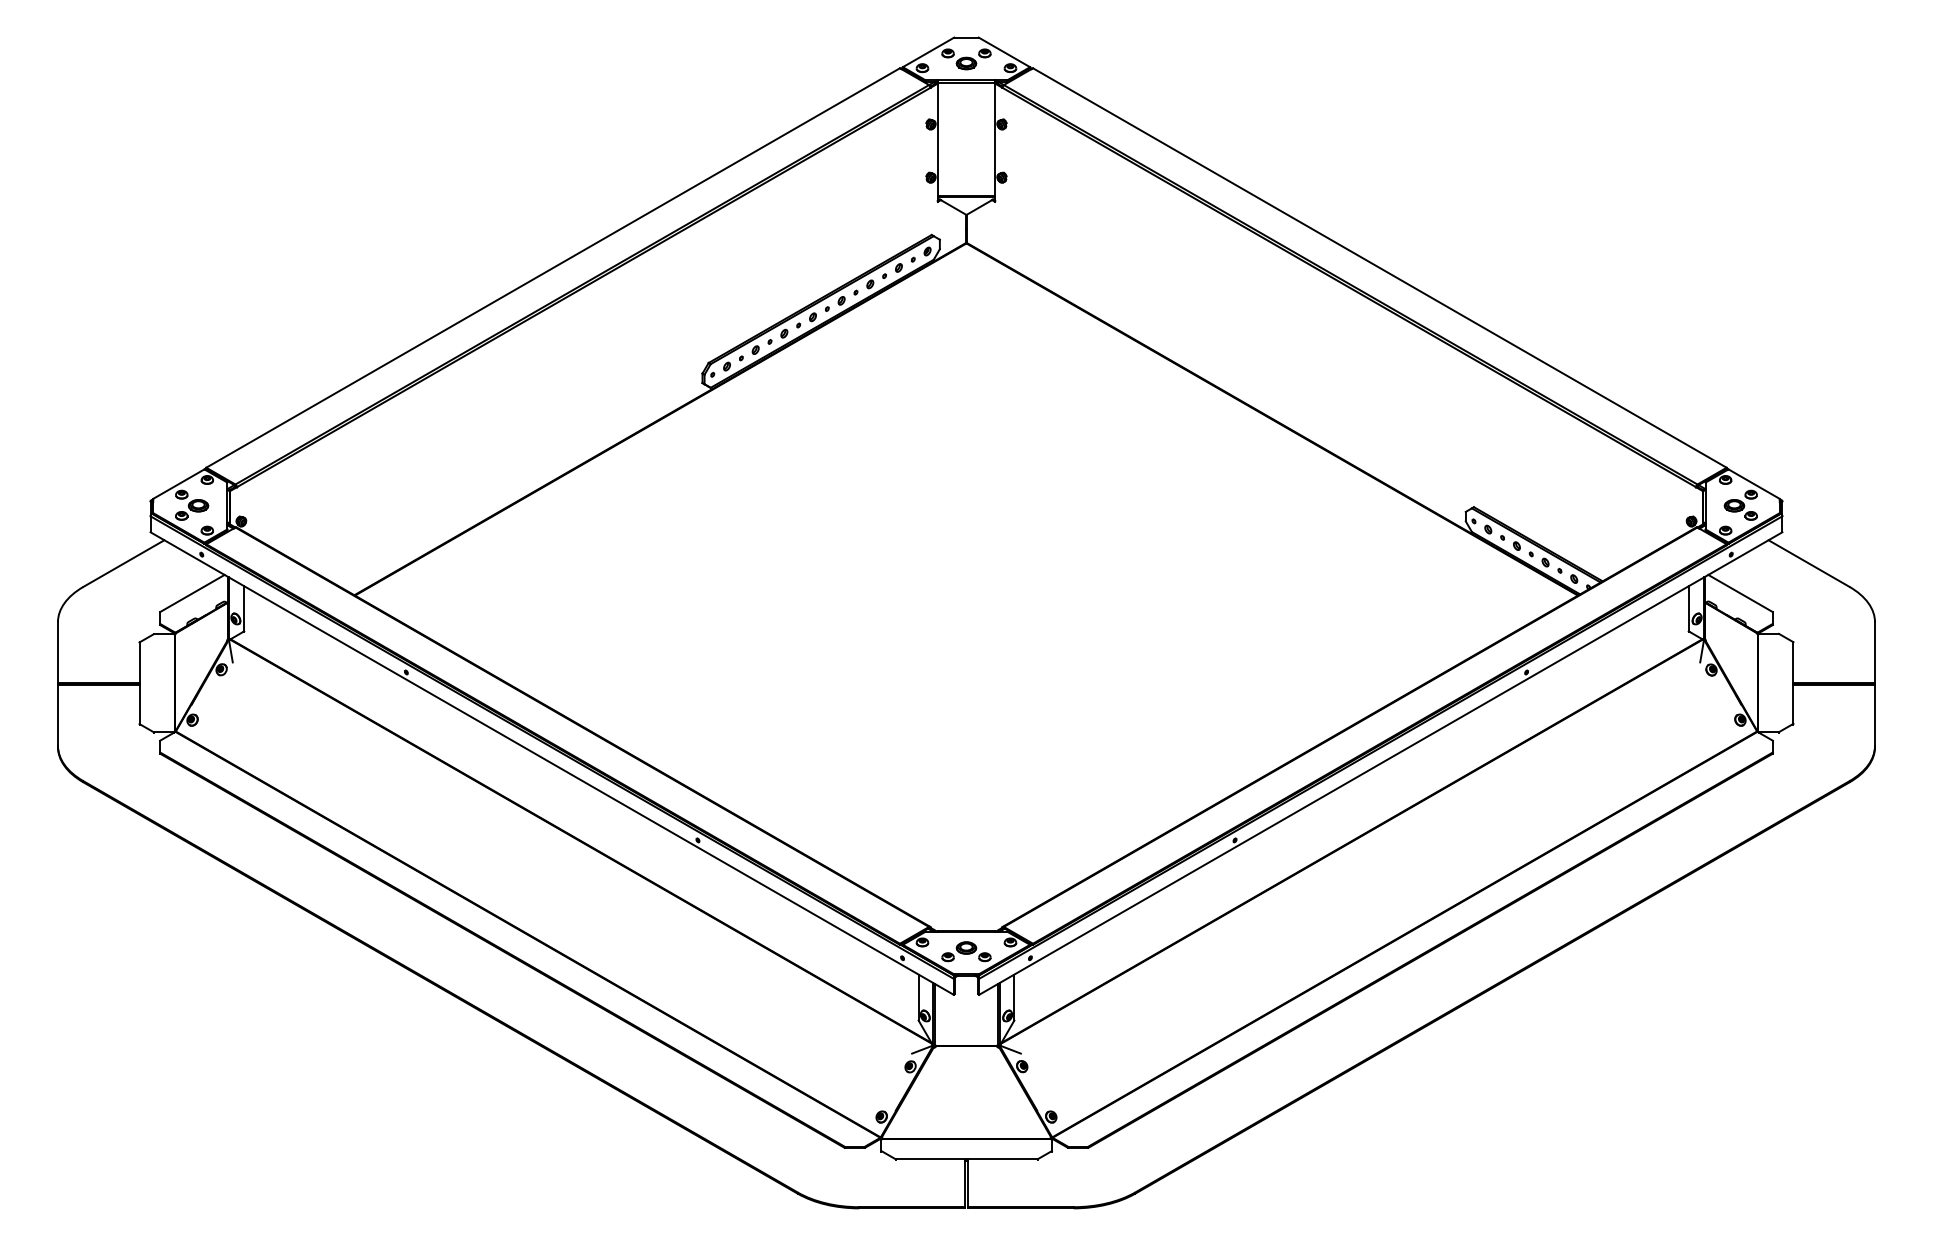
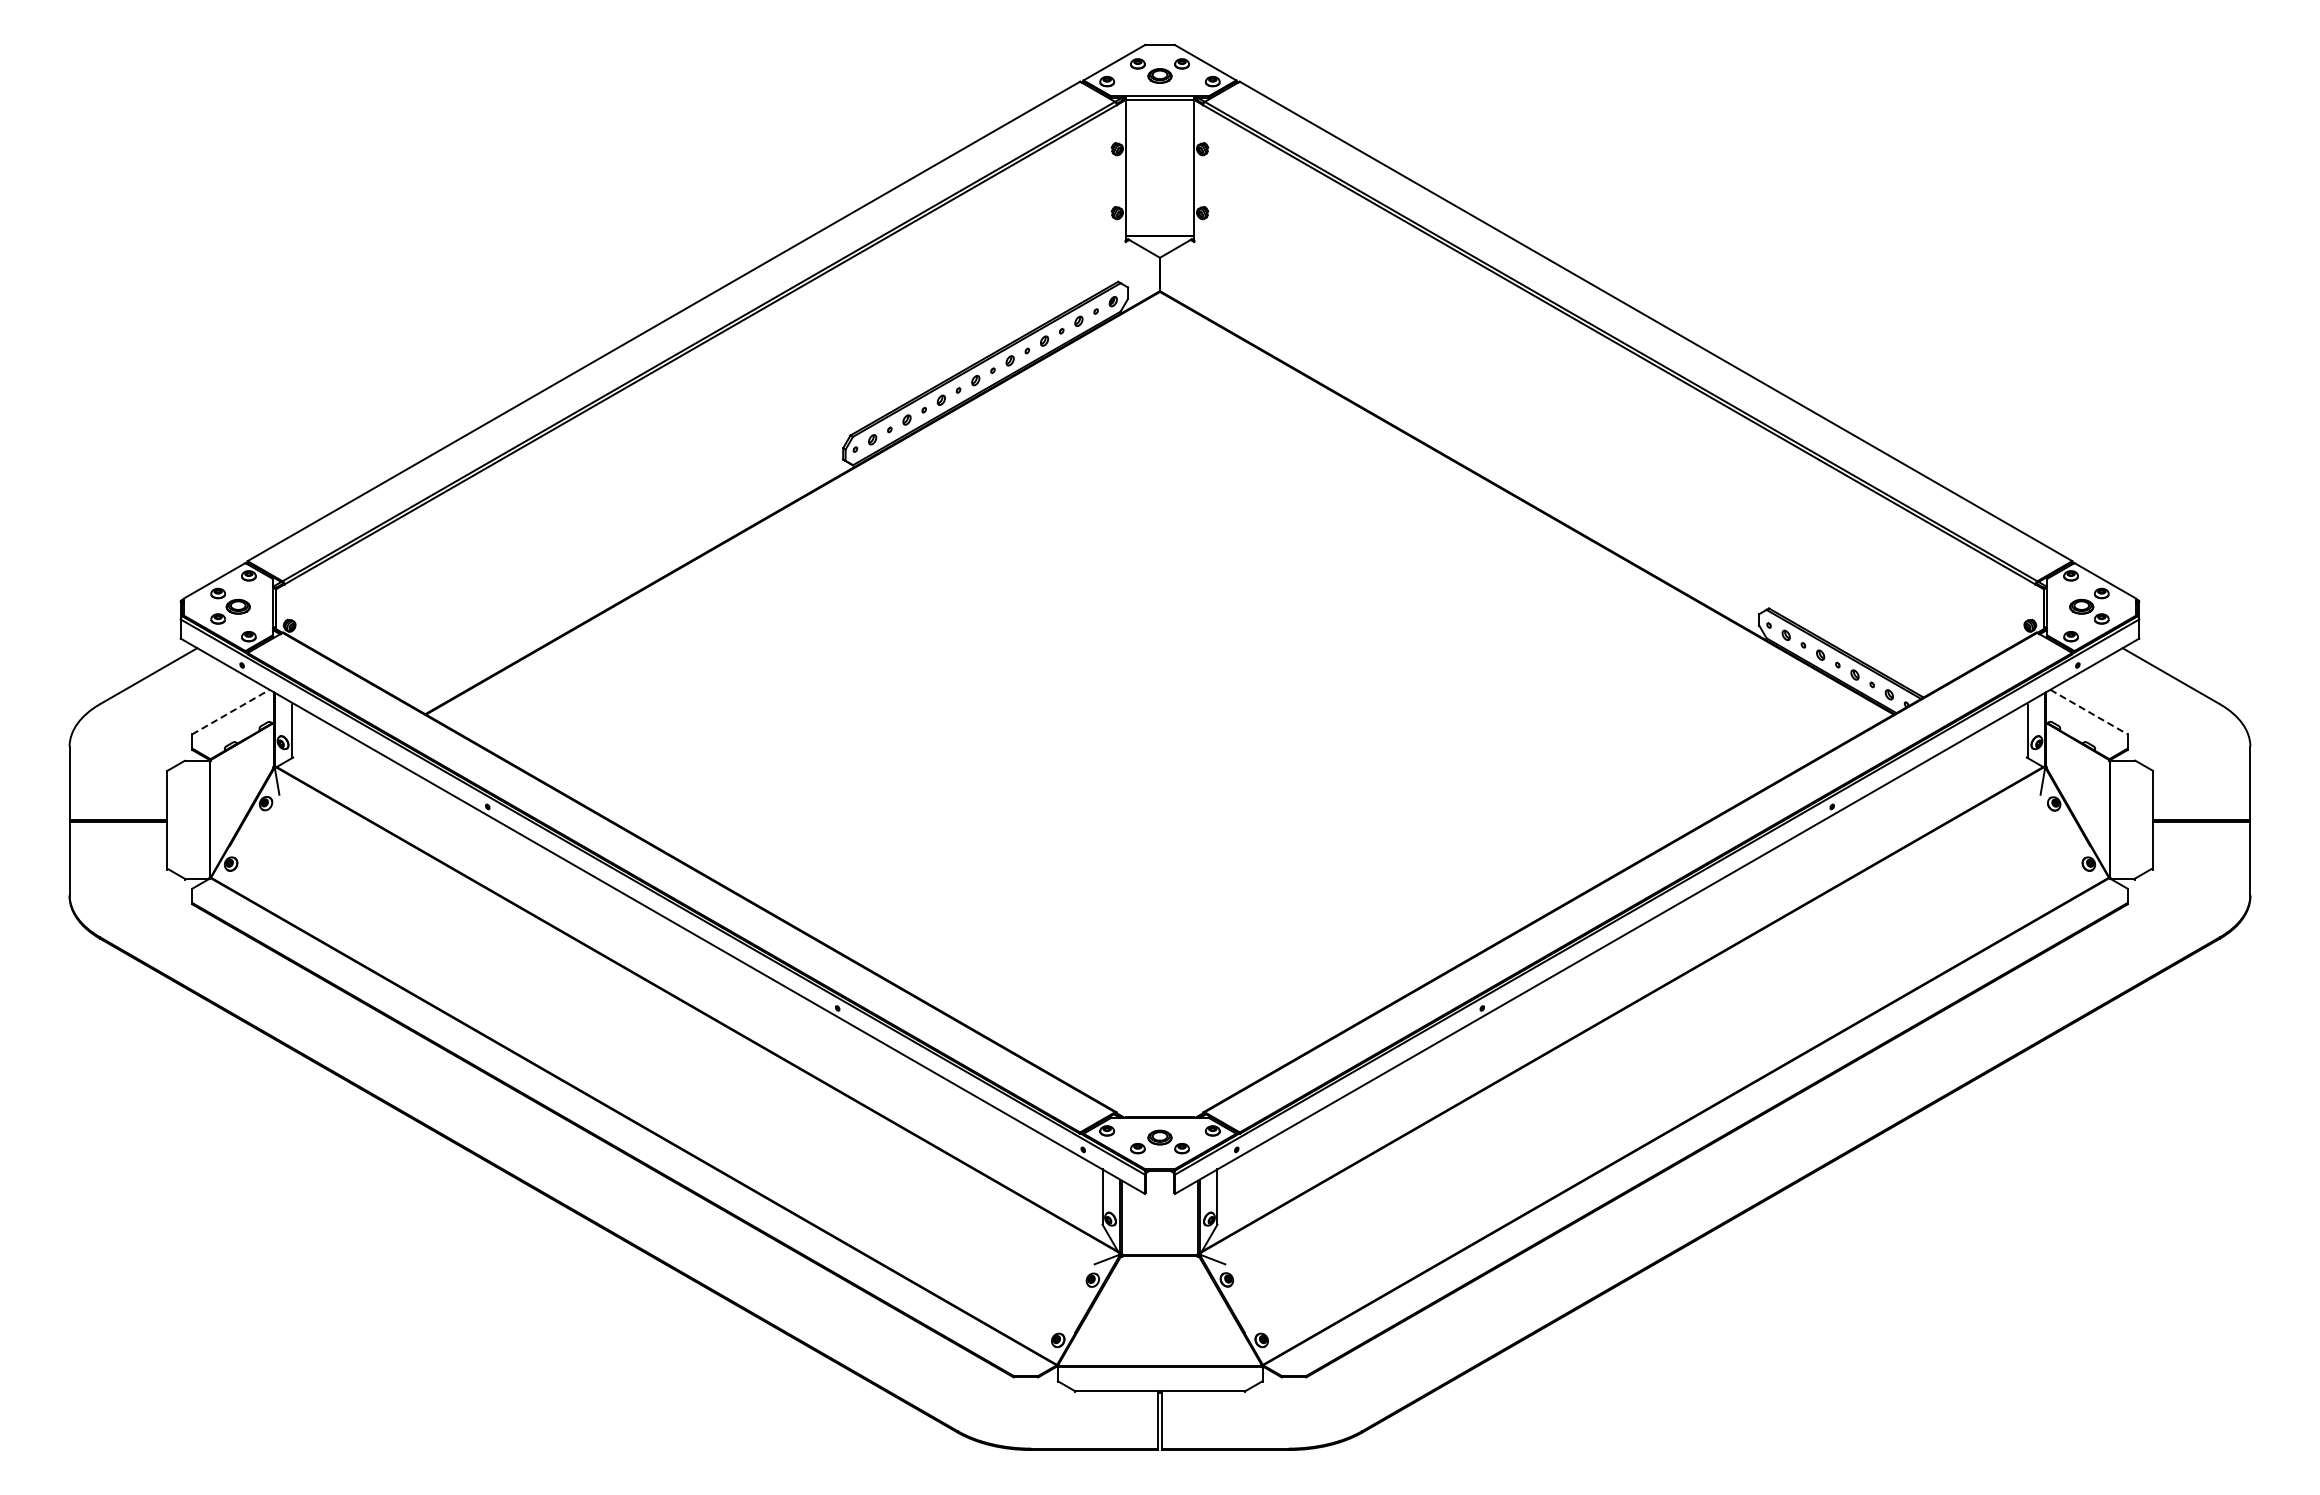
line: (192, 593) -> (230, 712), solid -> dashed
line: (1740, 593) -> (2089, 712), solid -> dashed

